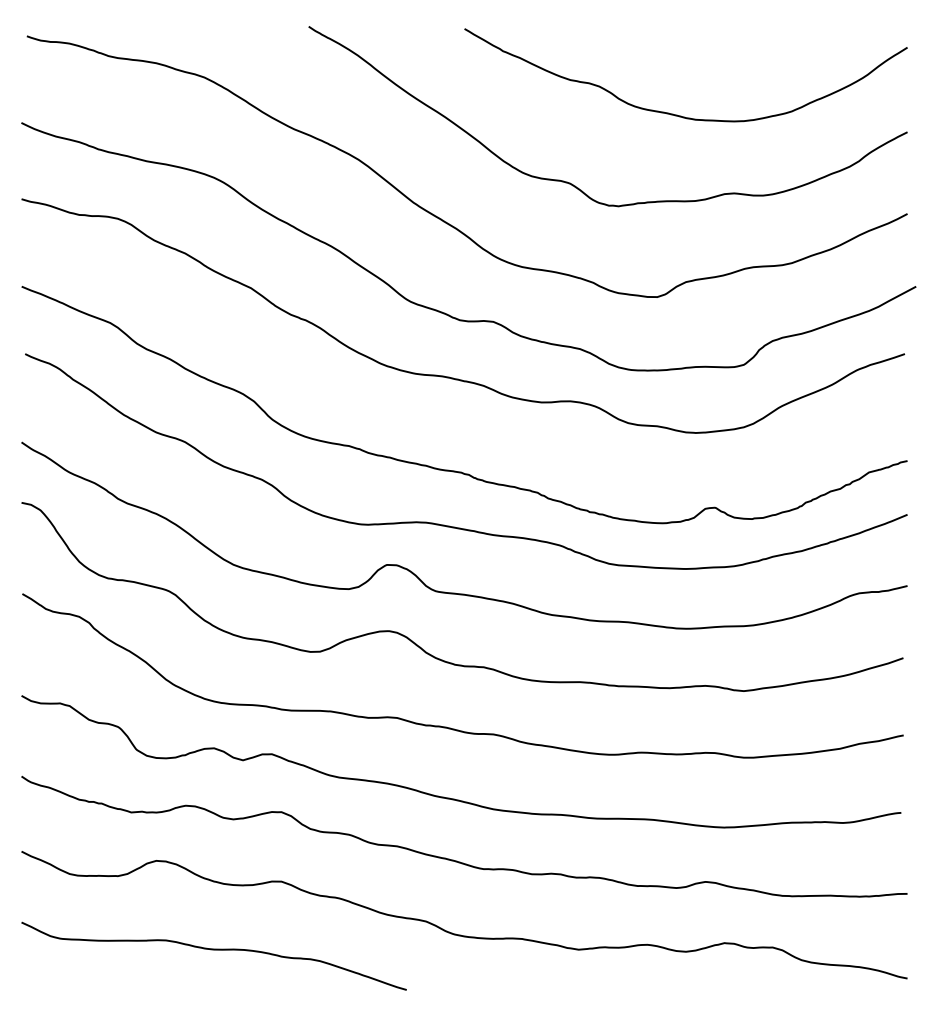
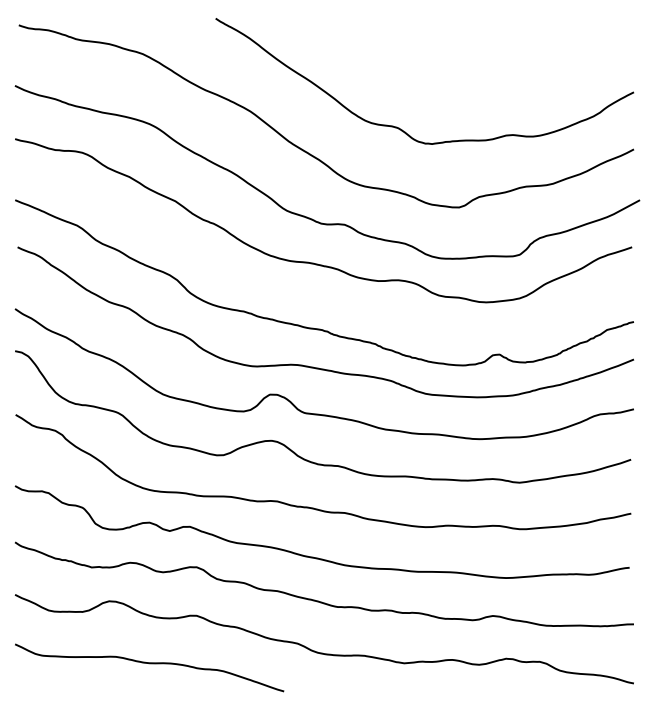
curve: (676, 113) -> (472, 79), removed

